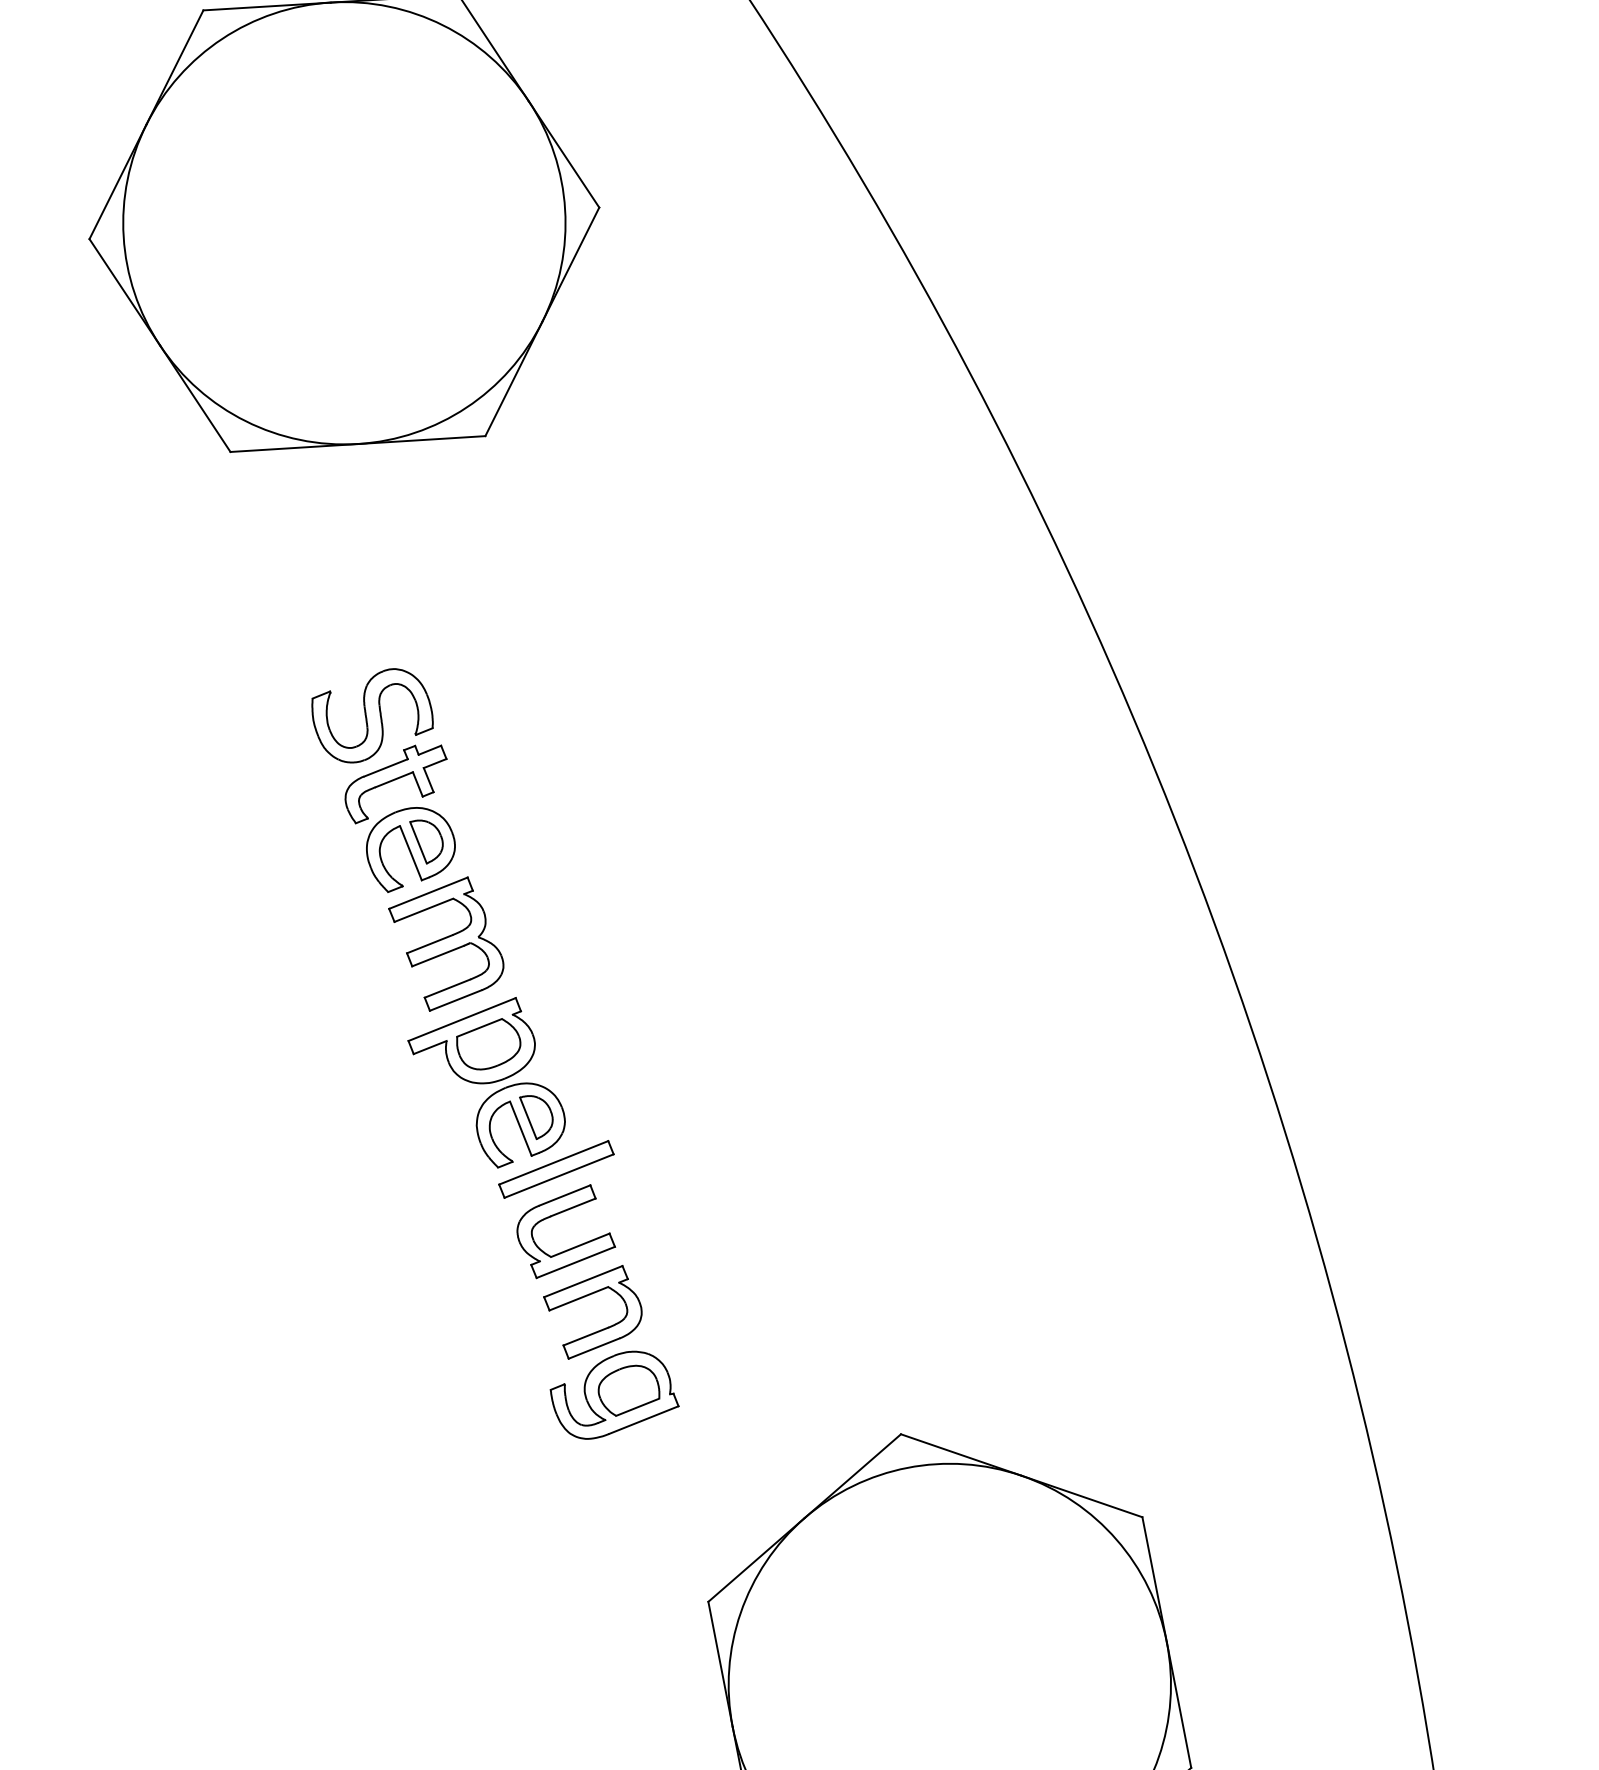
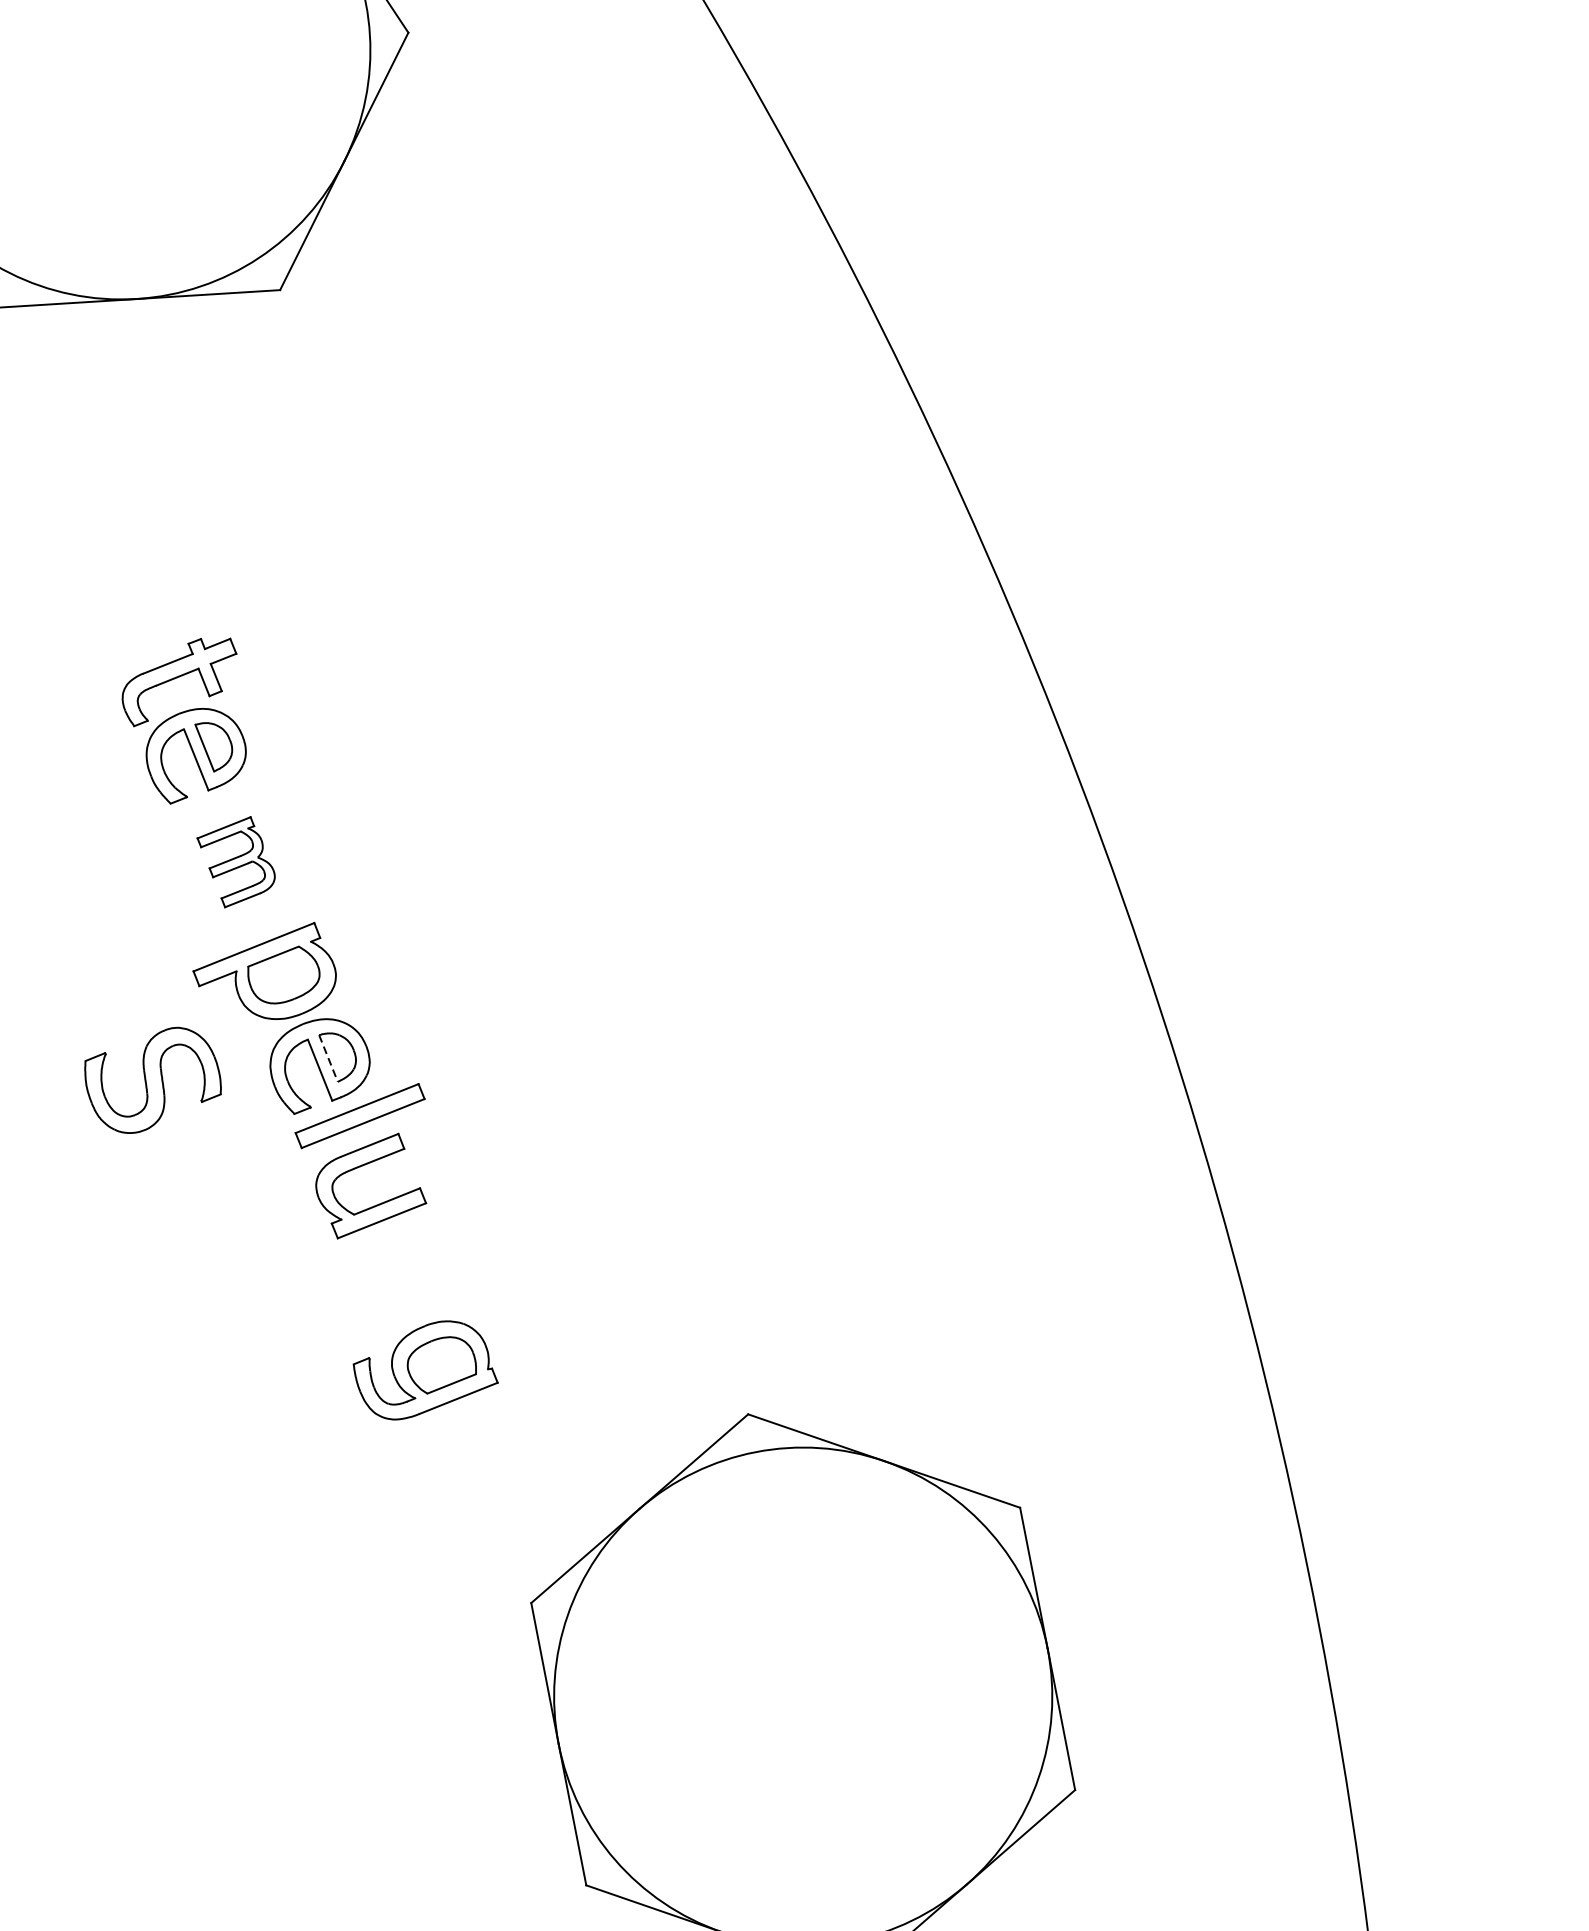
part: (372, 715) -> (152, 1080), moved
part: (446, 943) -> (236, 861), size x0.6
line: (528, 1118) -> (328, 1058), solid -> dashed
part: (585, 1297) -> (392, 1260), removed

